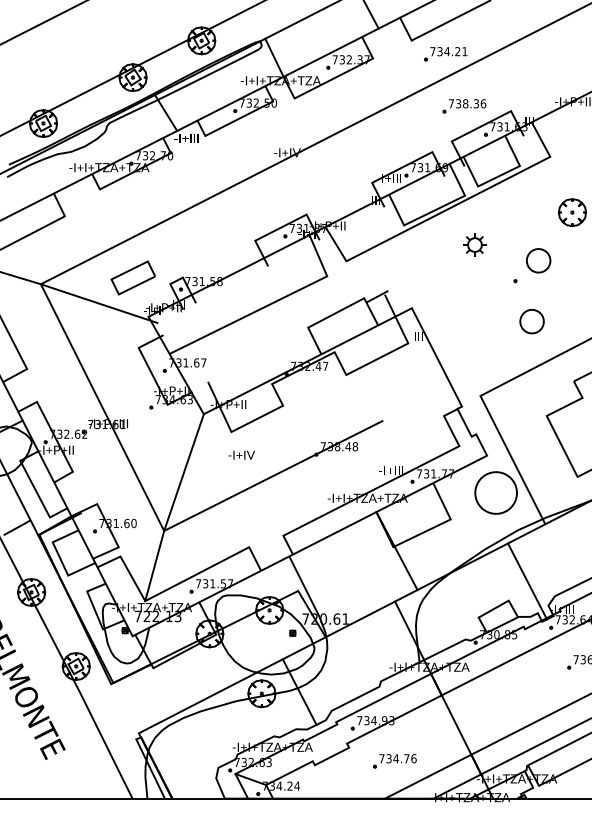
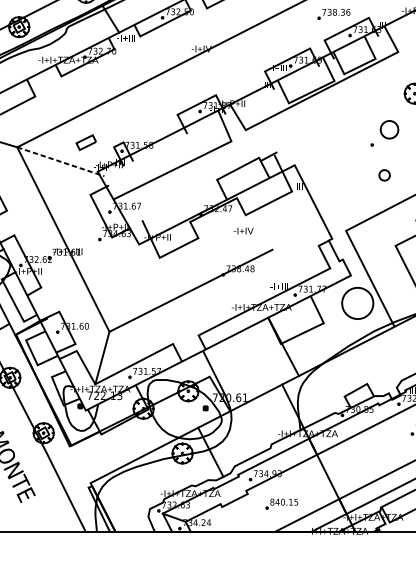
part: (474, 244) -> (341, 117), removed
part: (132, 277) -> (85, 142), size x0.6
line: (99, 303) -> (61, 161), solid -> dashed
part: (531, 321) -> (384, 175), size x0.6
text: (241, 454) -> (243, 230), moved
line: (183, 472) -> (123, 288), removed
line: (527, 581) -> (381, 369), removed
text: (397, 758) -> (283, 502), 734.76 -> 840.15

